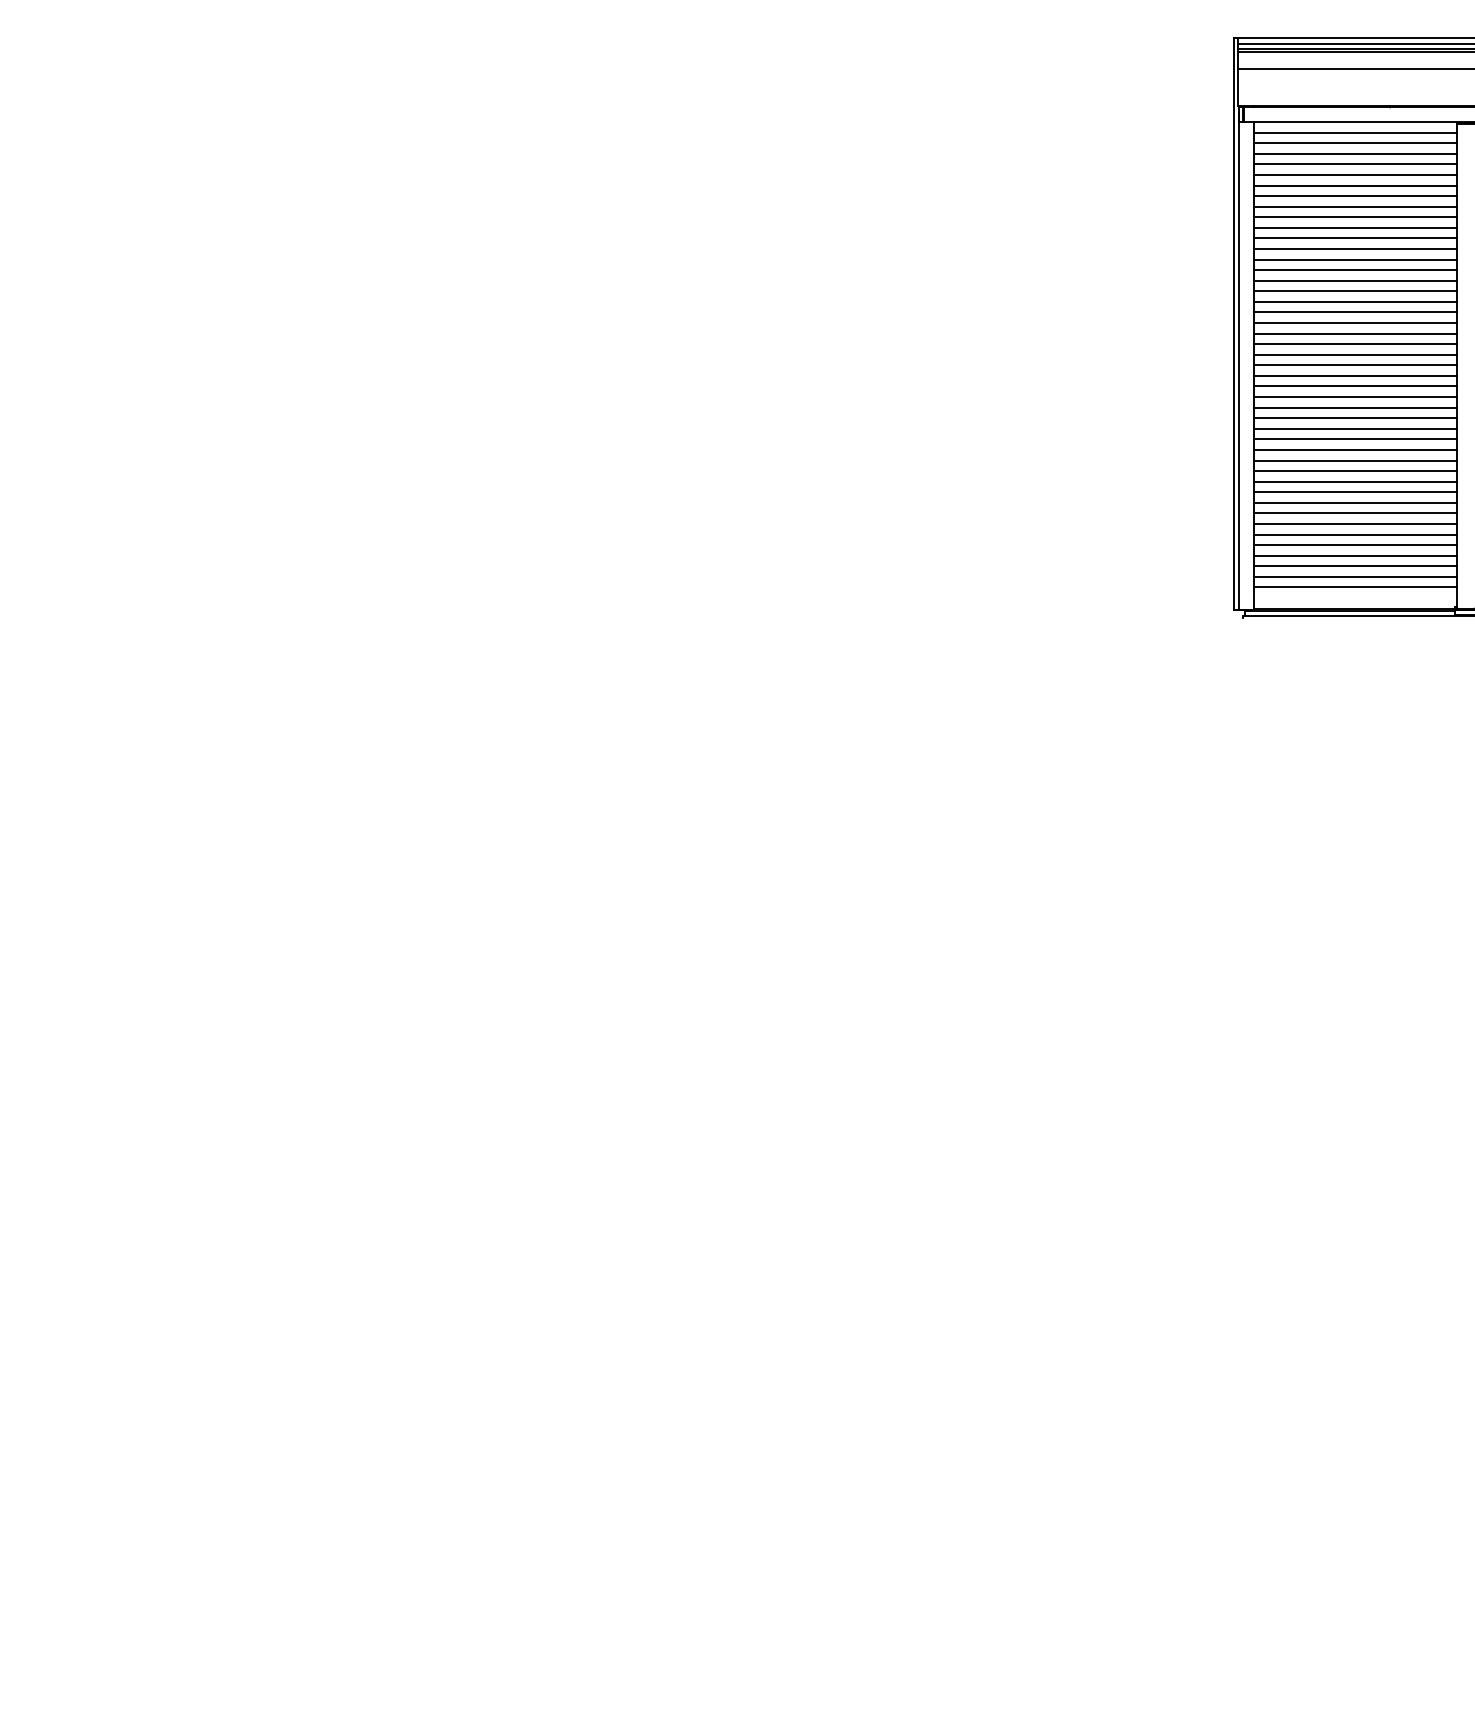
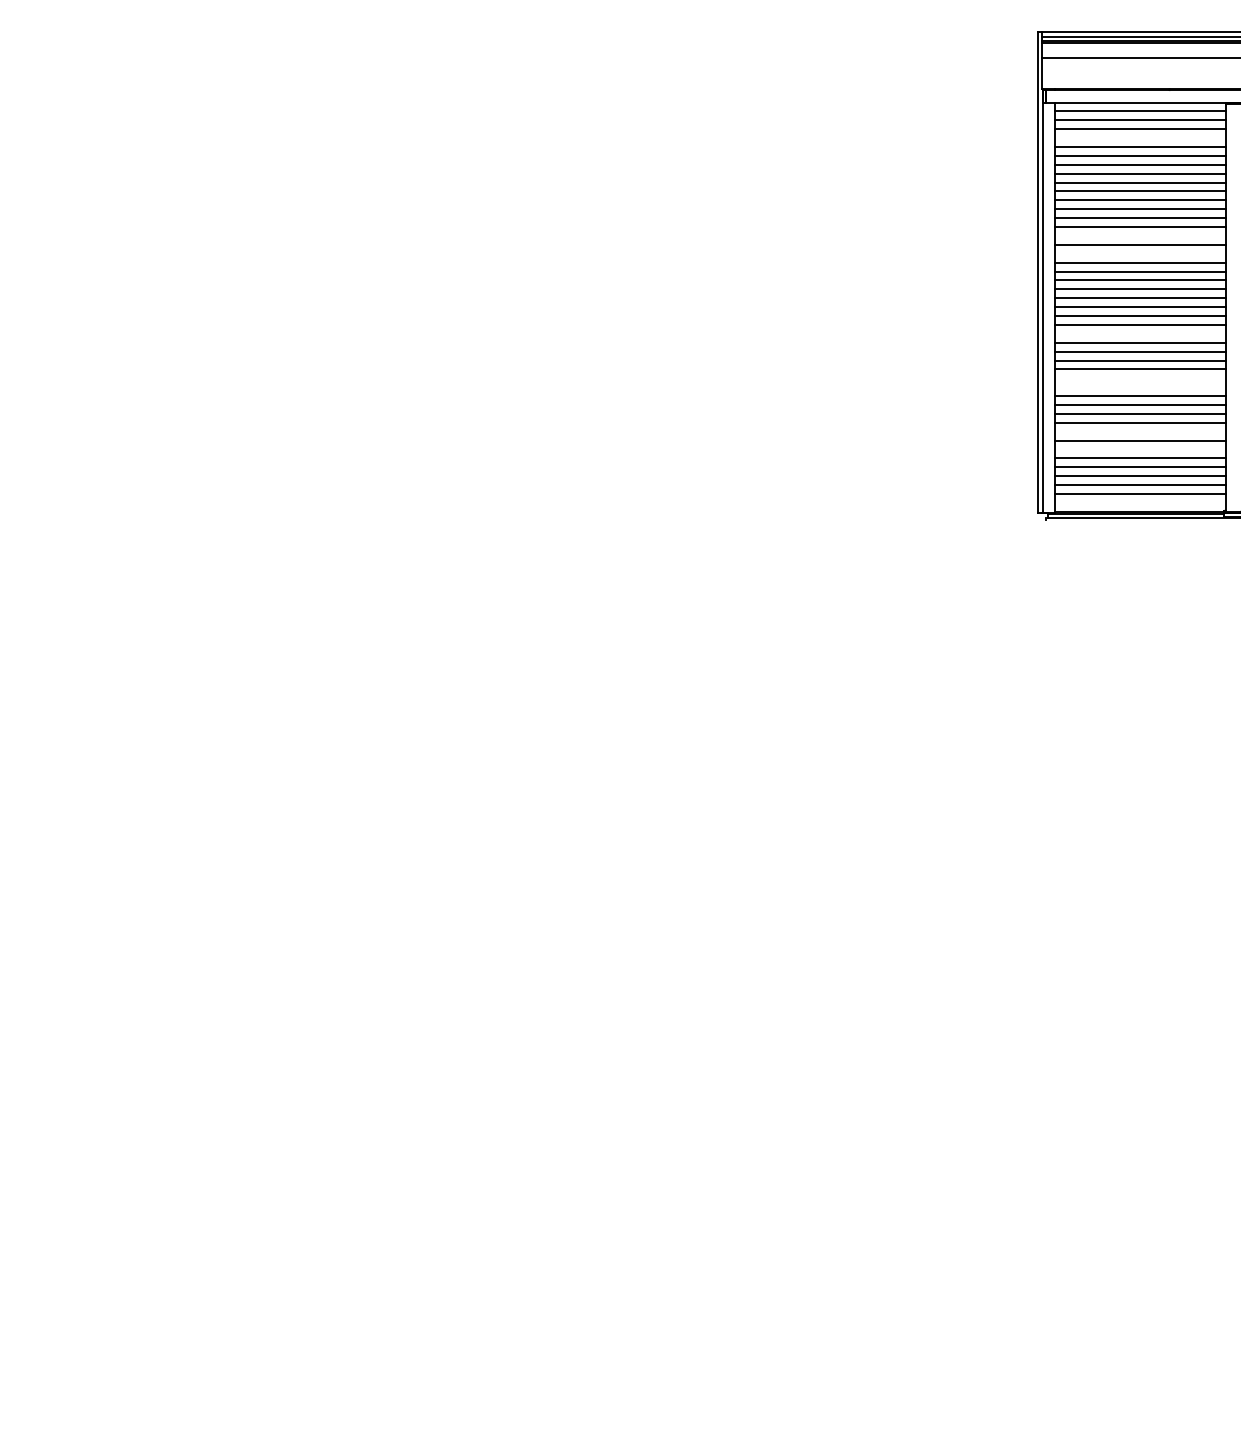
line: (1355, 164) -> (1140, 138), removed
line: (1355, 280) -> (1140, 235), removed
line: (1355, 301) -> (1140, 253), removed
line: (1355, 396) -> (1140, 333), removed
line: (1355, 450) -> (1140, 378), removed
line: (1355, 460) -> (1140, 387), removed
line: (1355, 513) -> (1140, 431), removed
line: (1355, 534) -> (1140, 449), removed

